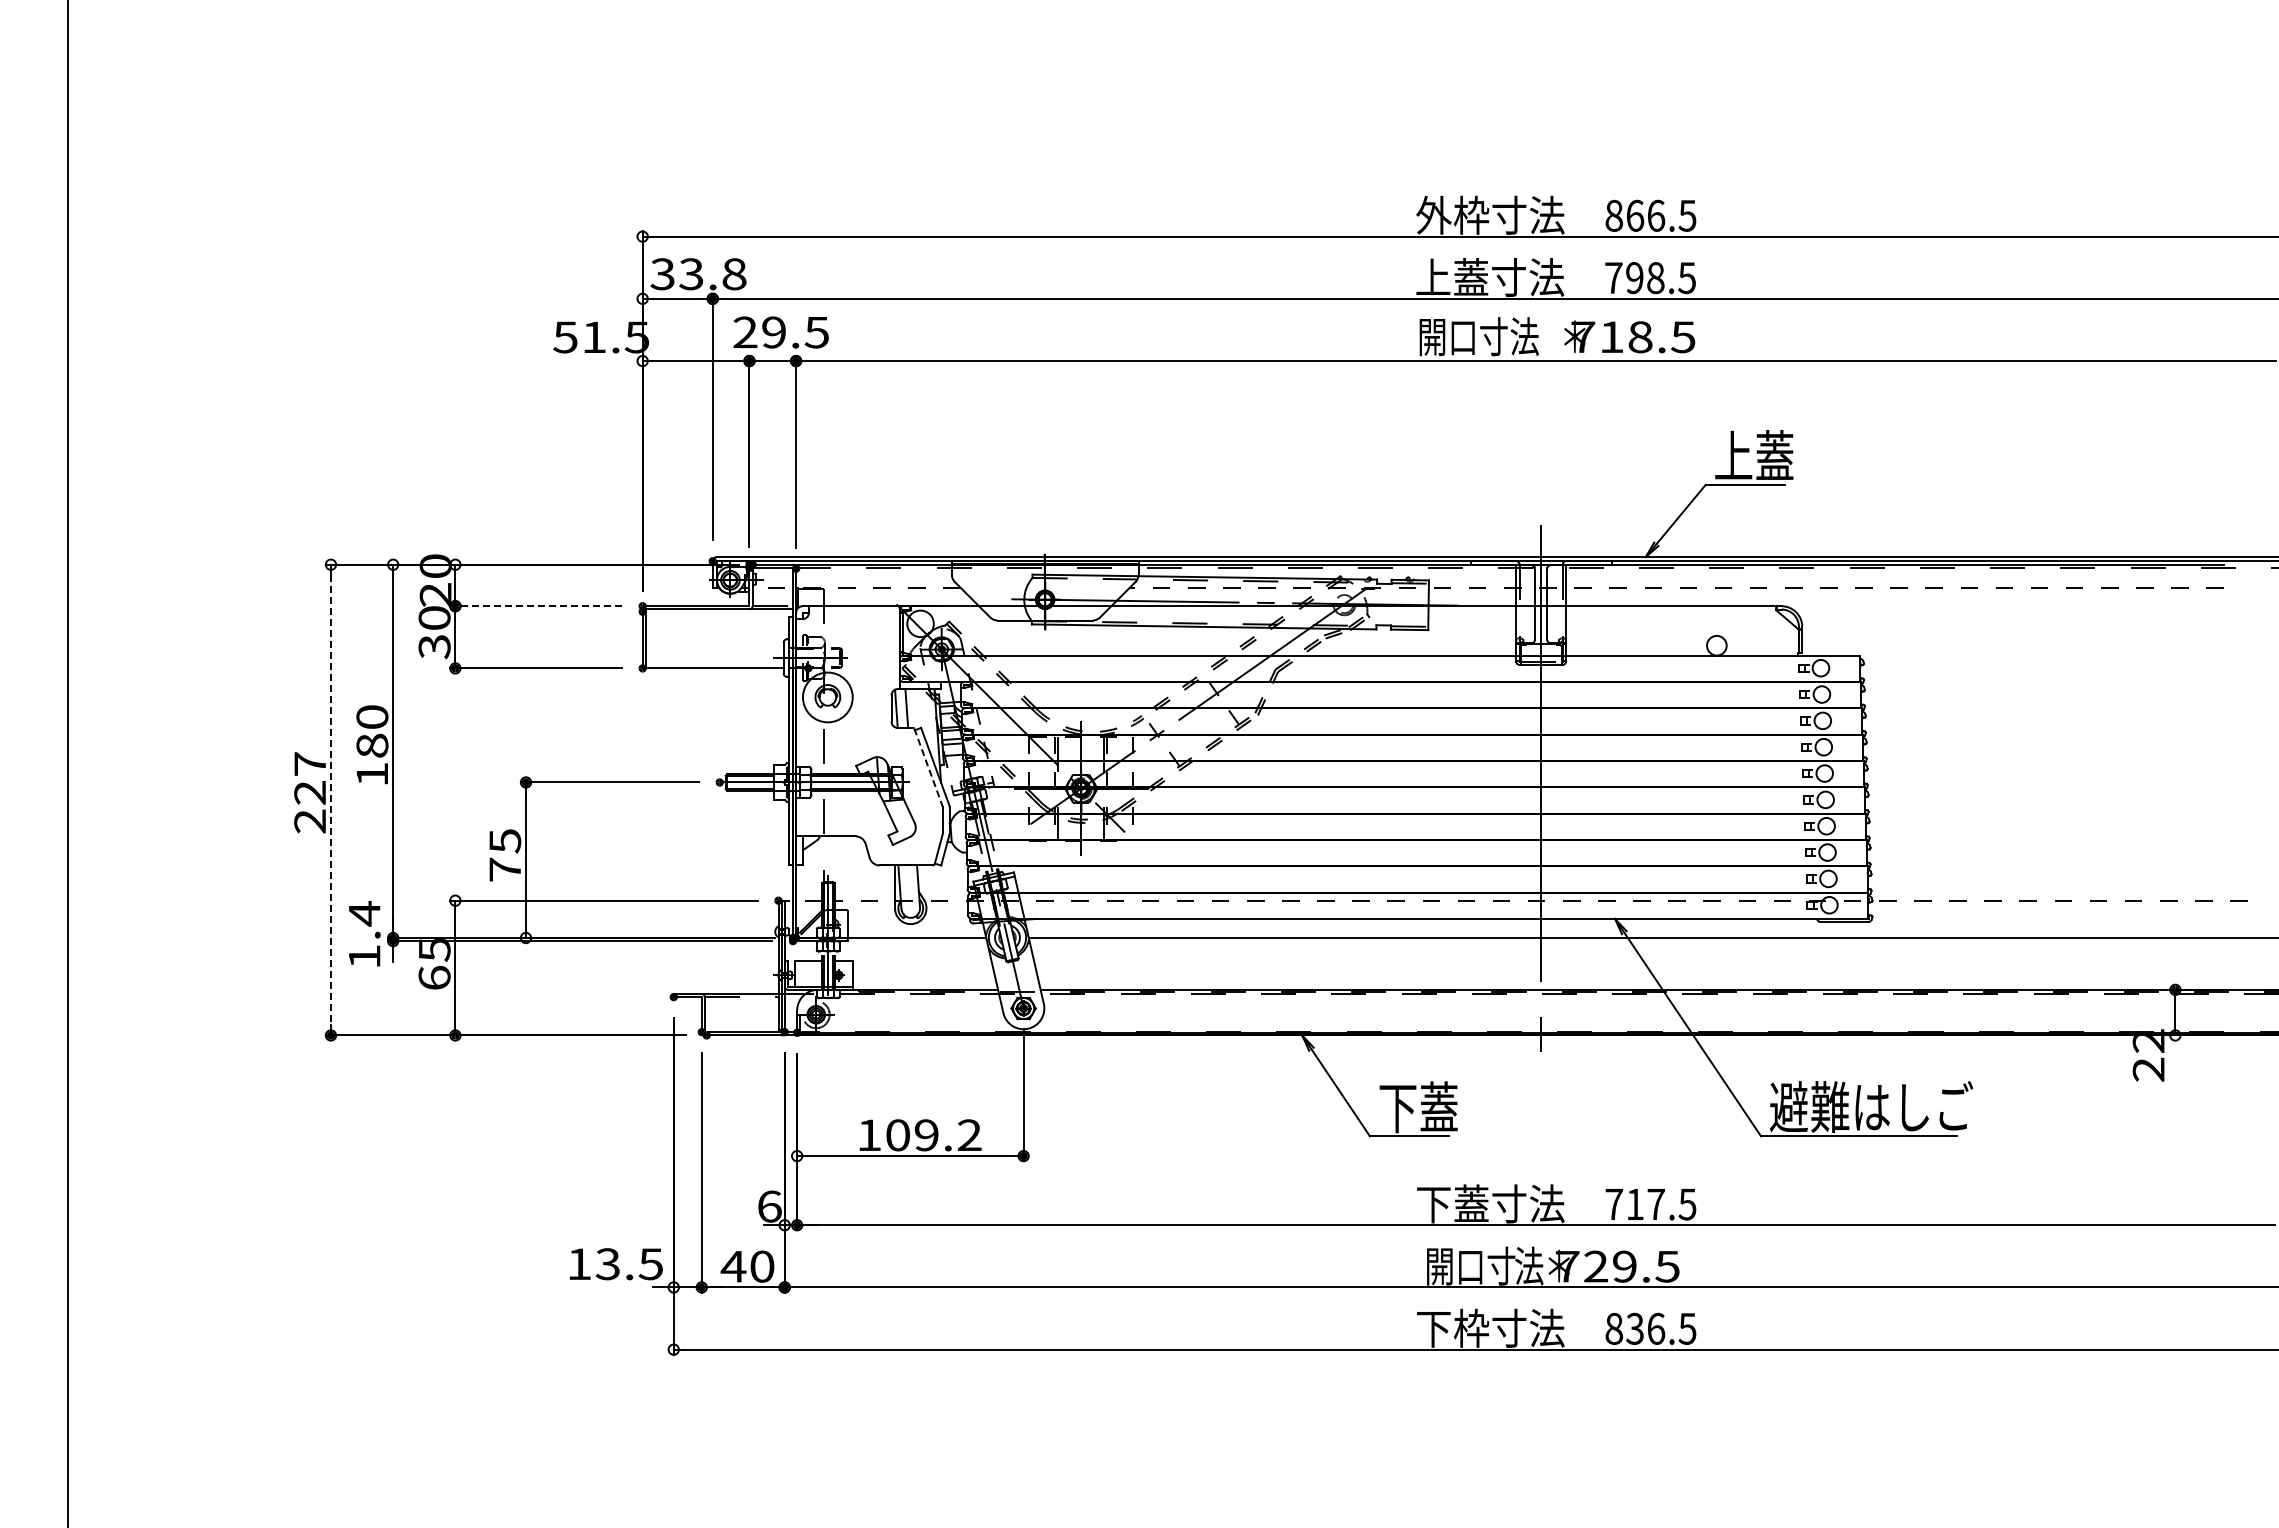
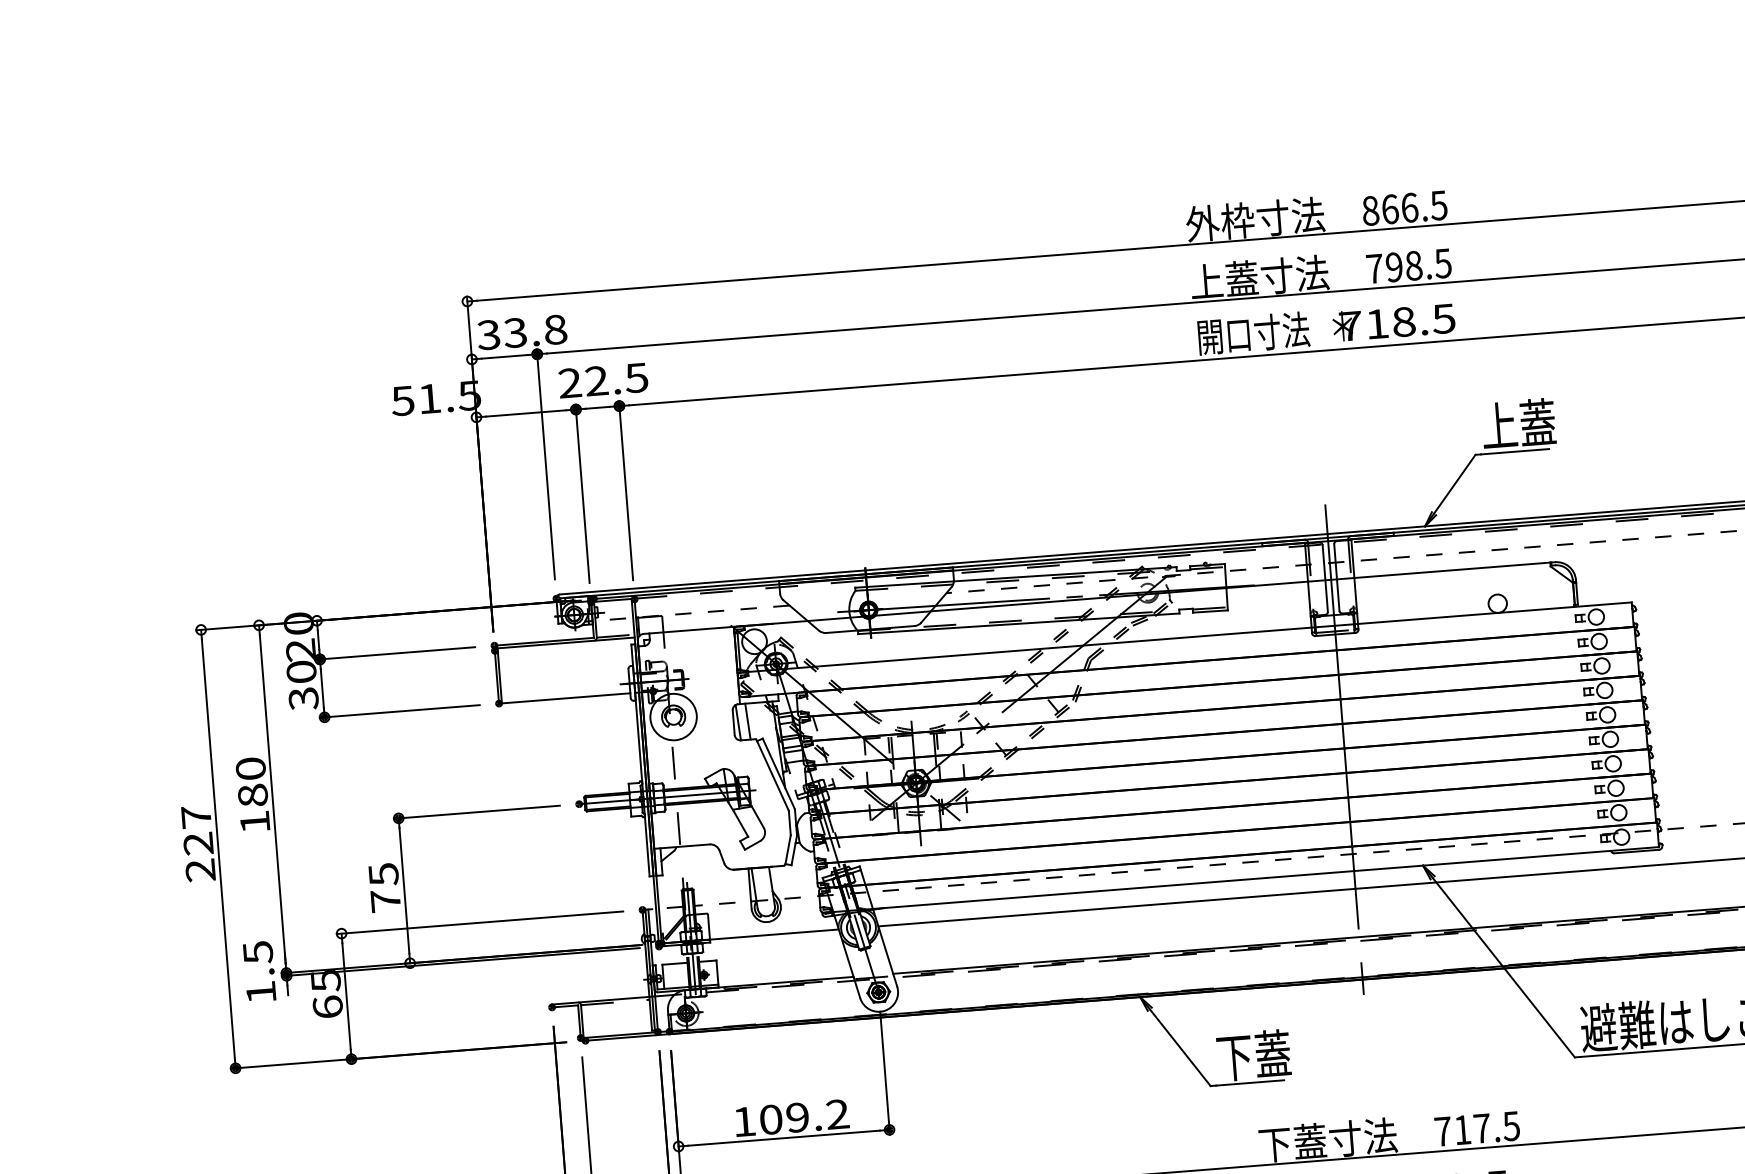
text: (773, 332) -> (596, 381), 29.5 -> 22.5
line: (536, 606) -> (395, 653), dashed -> solid
line: (928, 767) -> (772, 774), dashed -> solid
line: (330, 800) -> (217, 849), dashed -> solid
text: (364, 913) -> (257, 952), 1.4 -> 1.5

